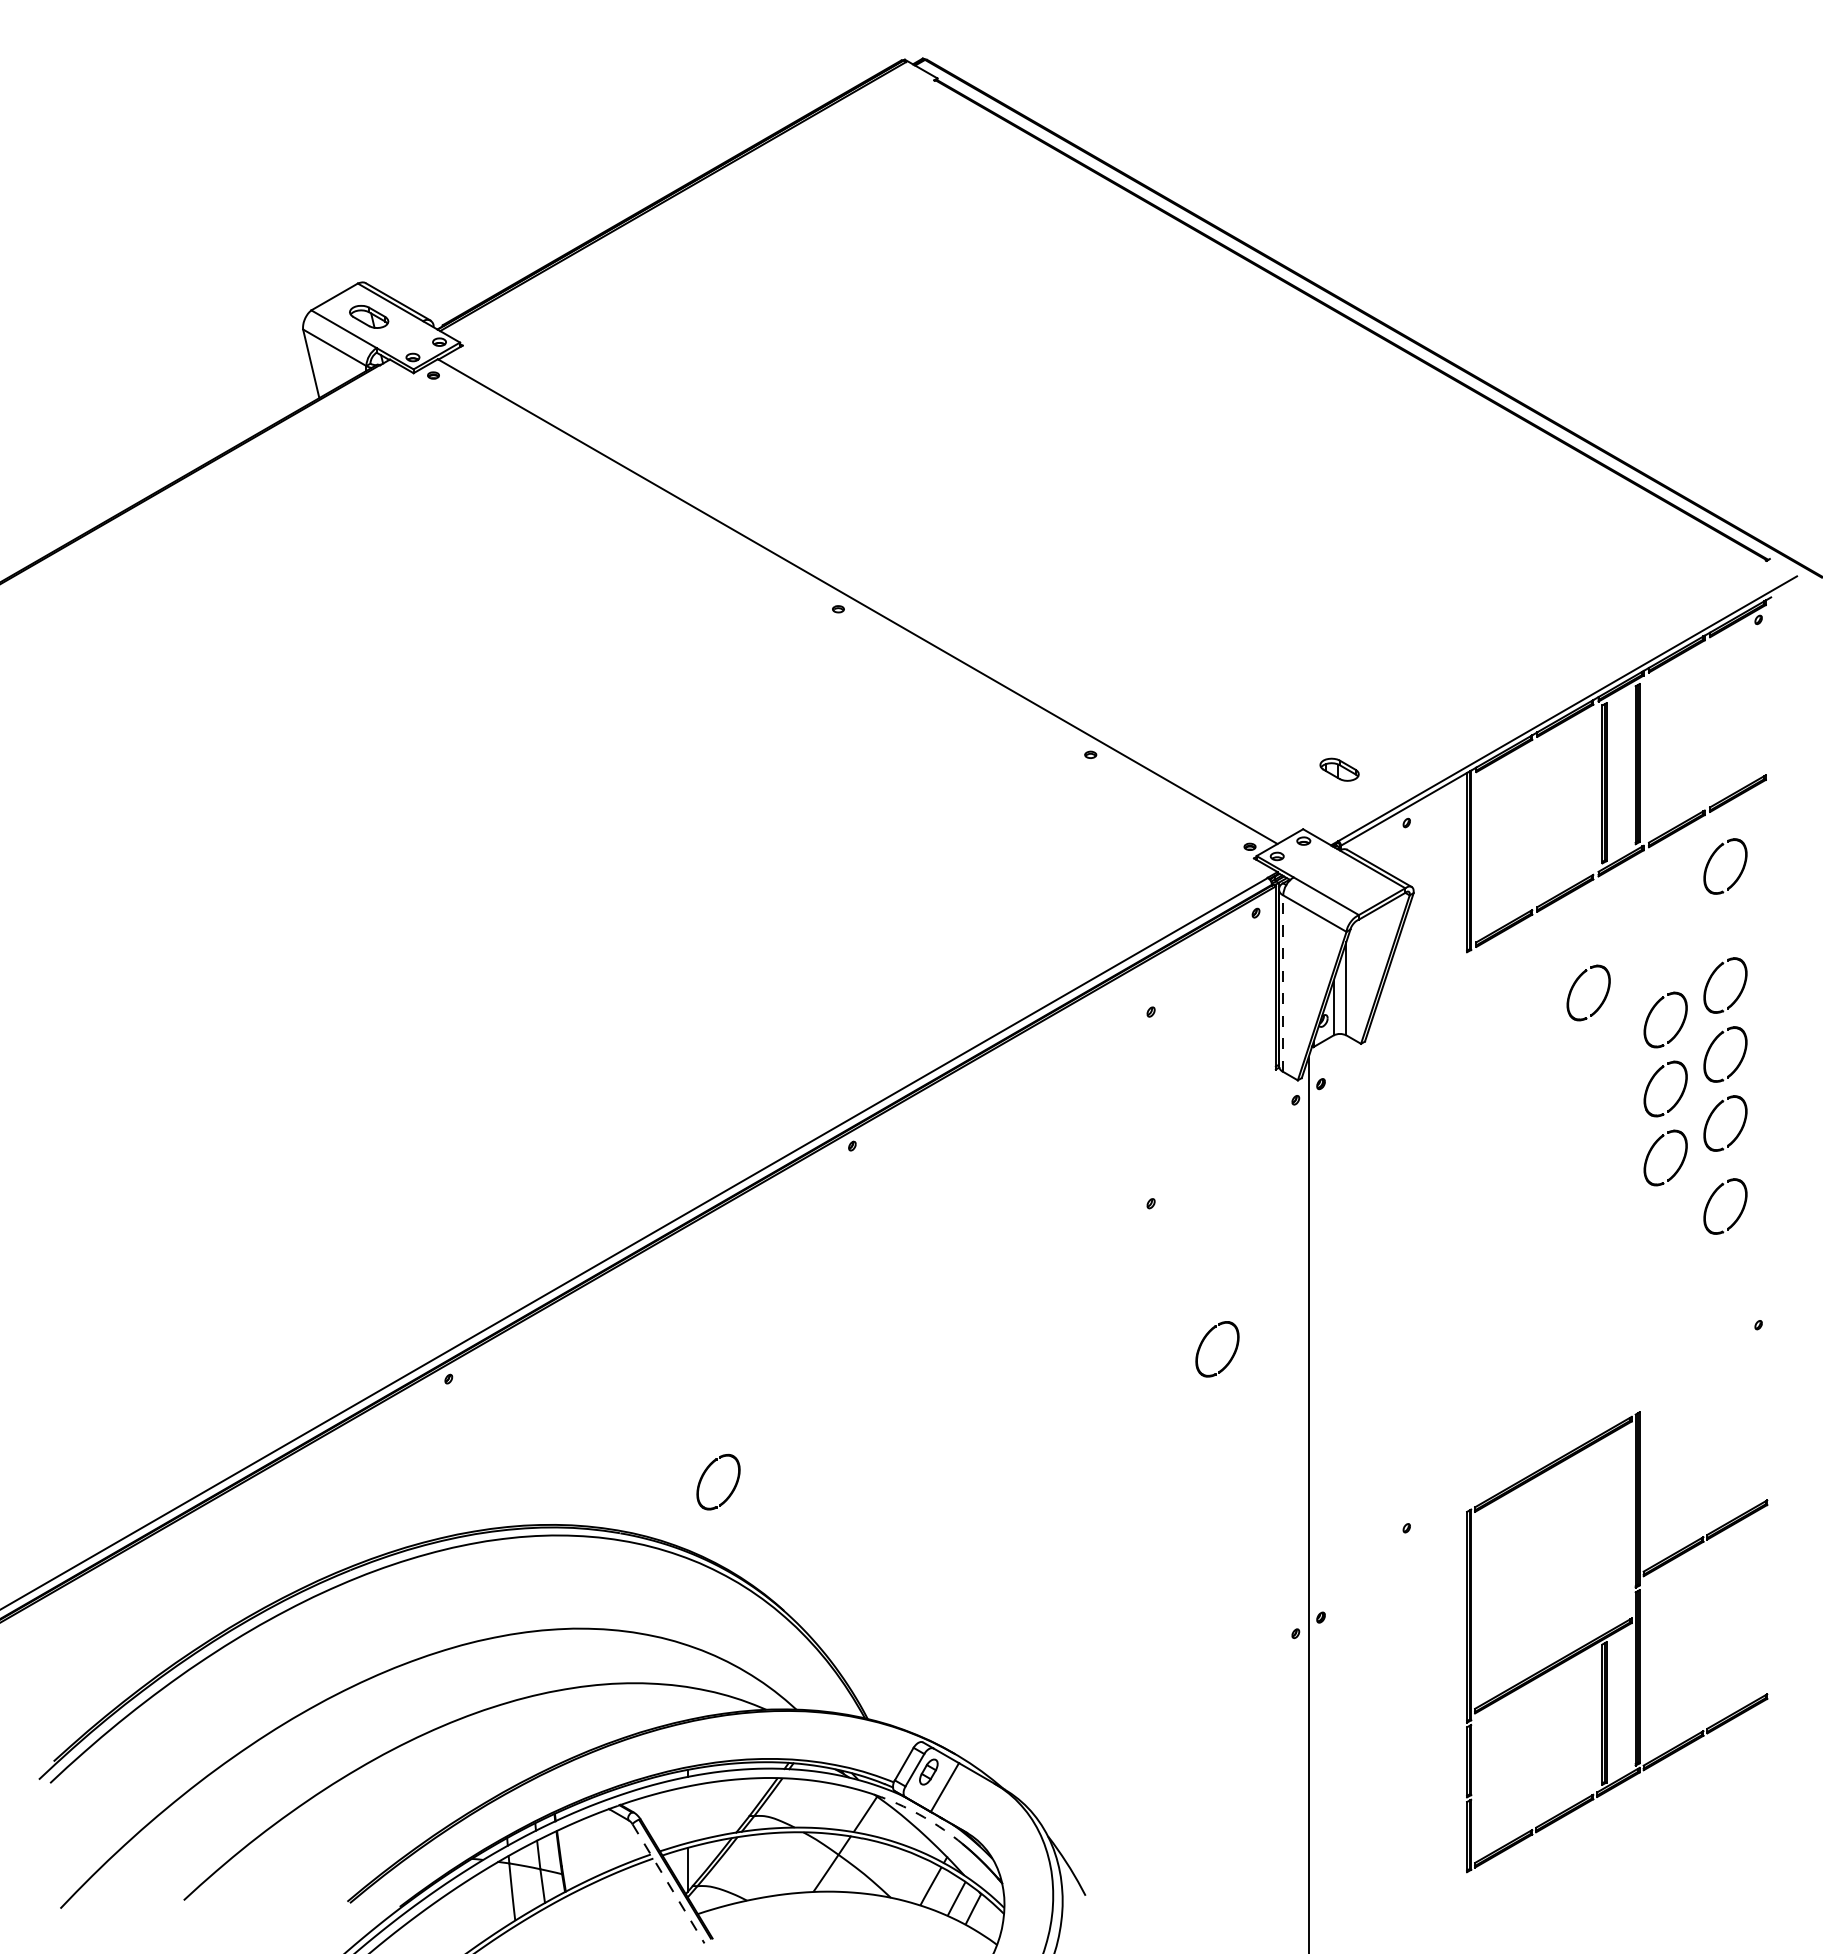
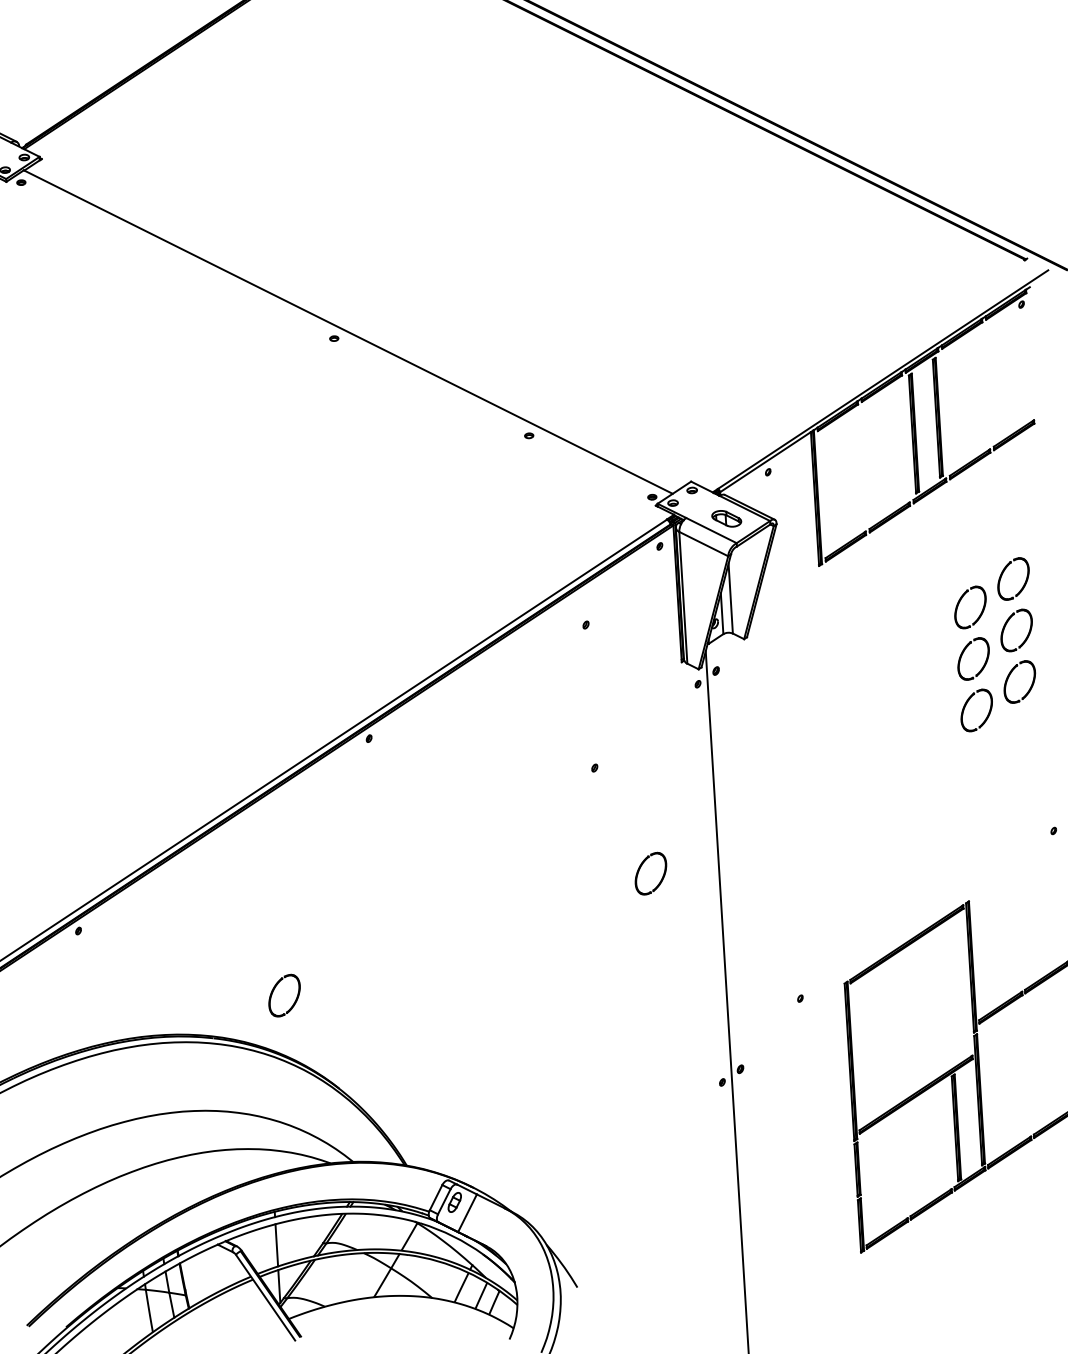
part: (1339, 769) -> (726, 518), moved
part: (1713, 856) -> (998, 483), removed
line: (1283, 983) -> (683, 597), dashed -> solid
part: (1574, 986) -> (900, 586), removed
part: (1713, 1196) -> (1014, 737), removed
line: (687, 1814) -> (276, 1245), added
arc: (924, 1817) -> (453, 1236), dashed -> solid
line: (668, 1884) -> (265, 1298), dashed -> solid

